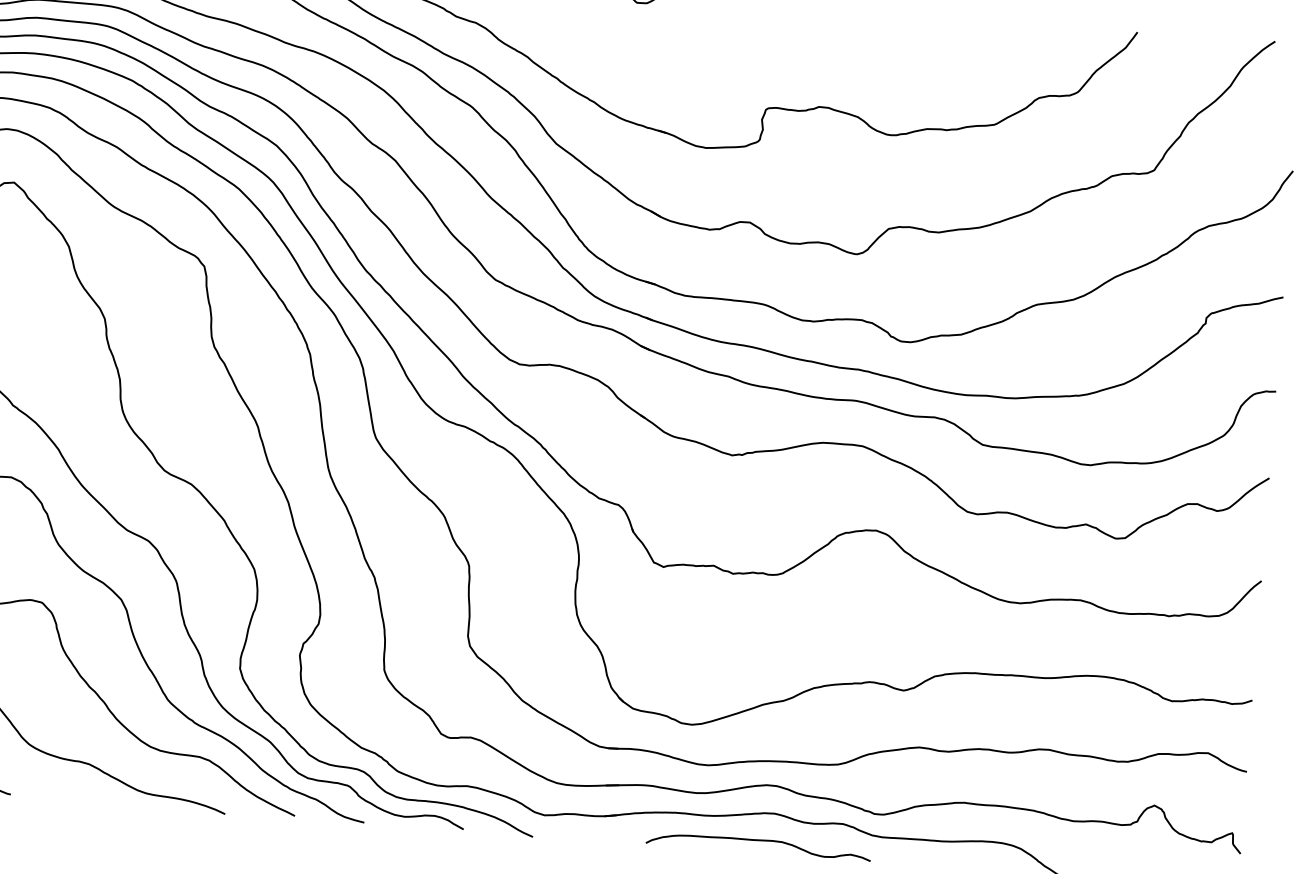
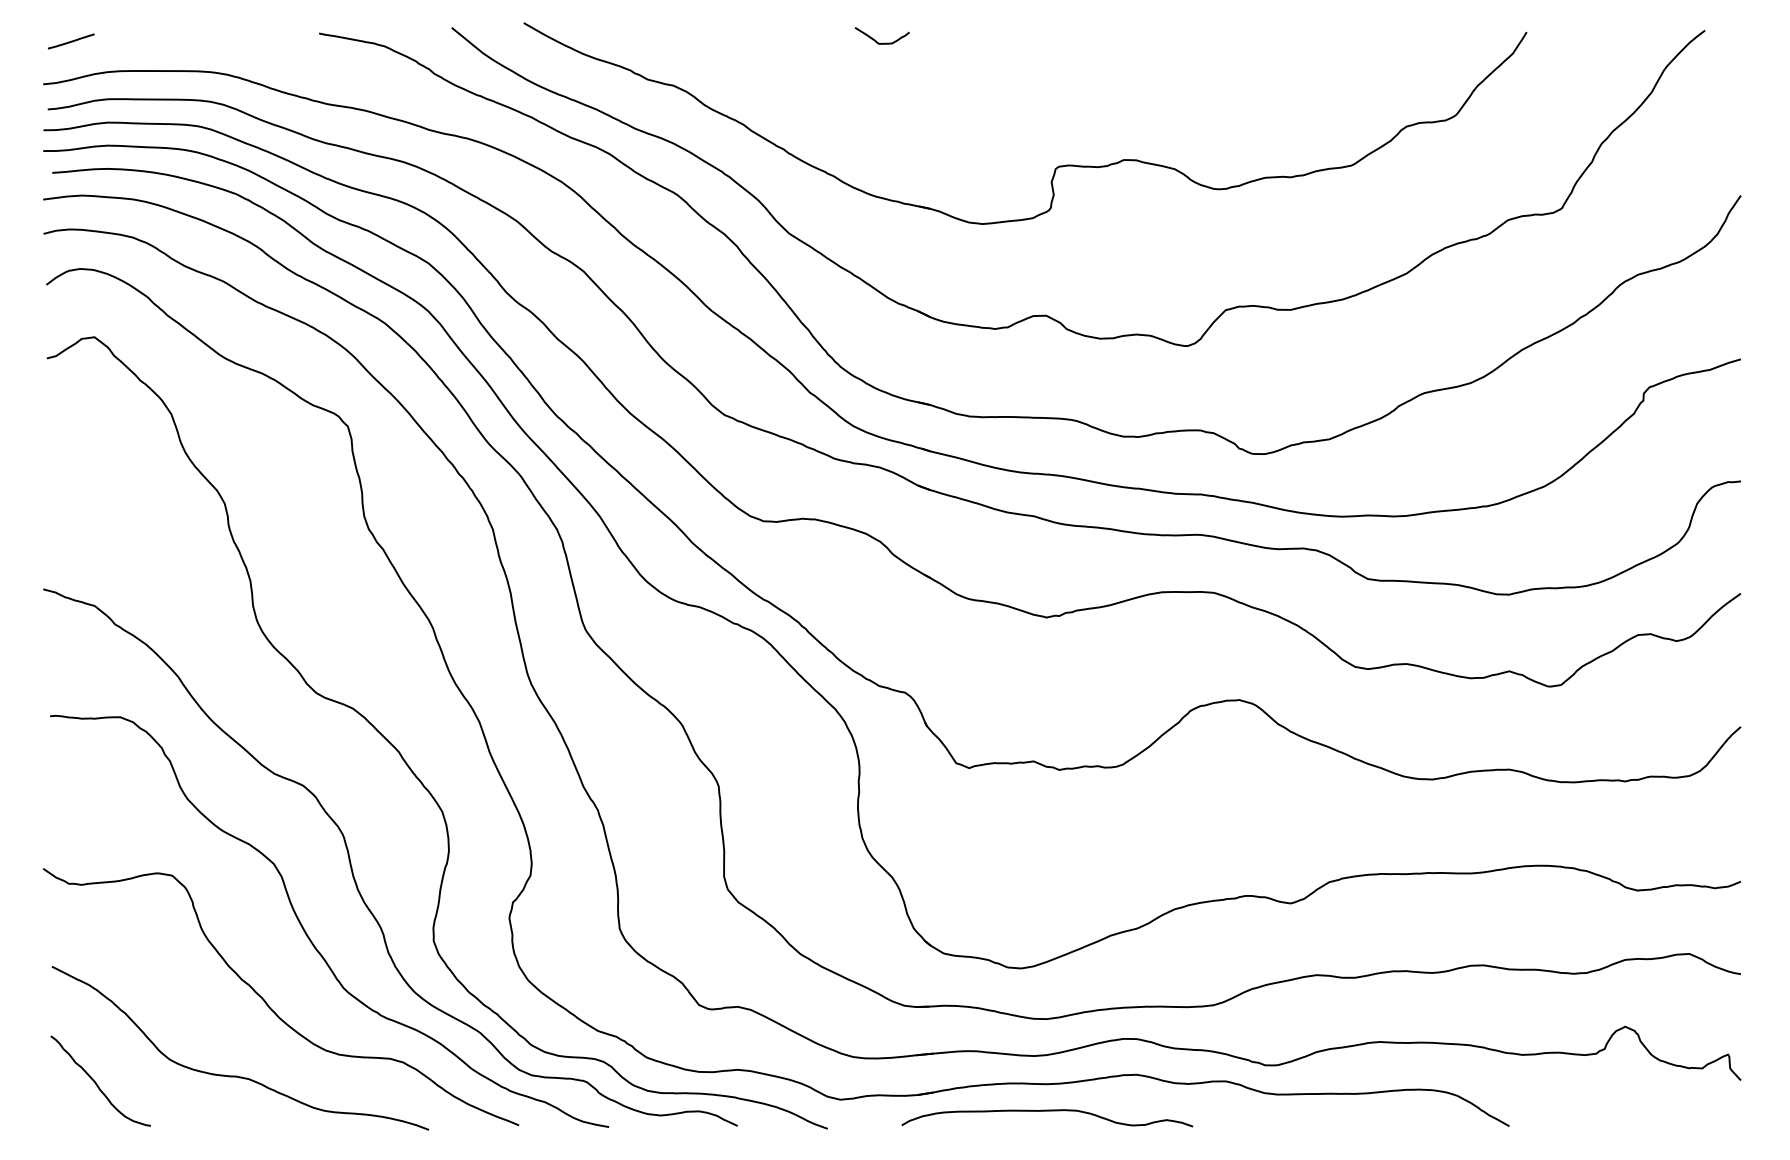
curve: (759, 840) -> (1047, 1111), moved

